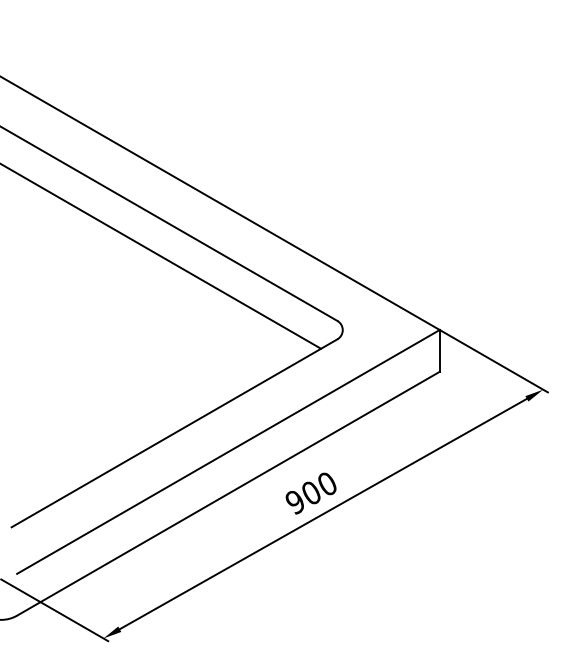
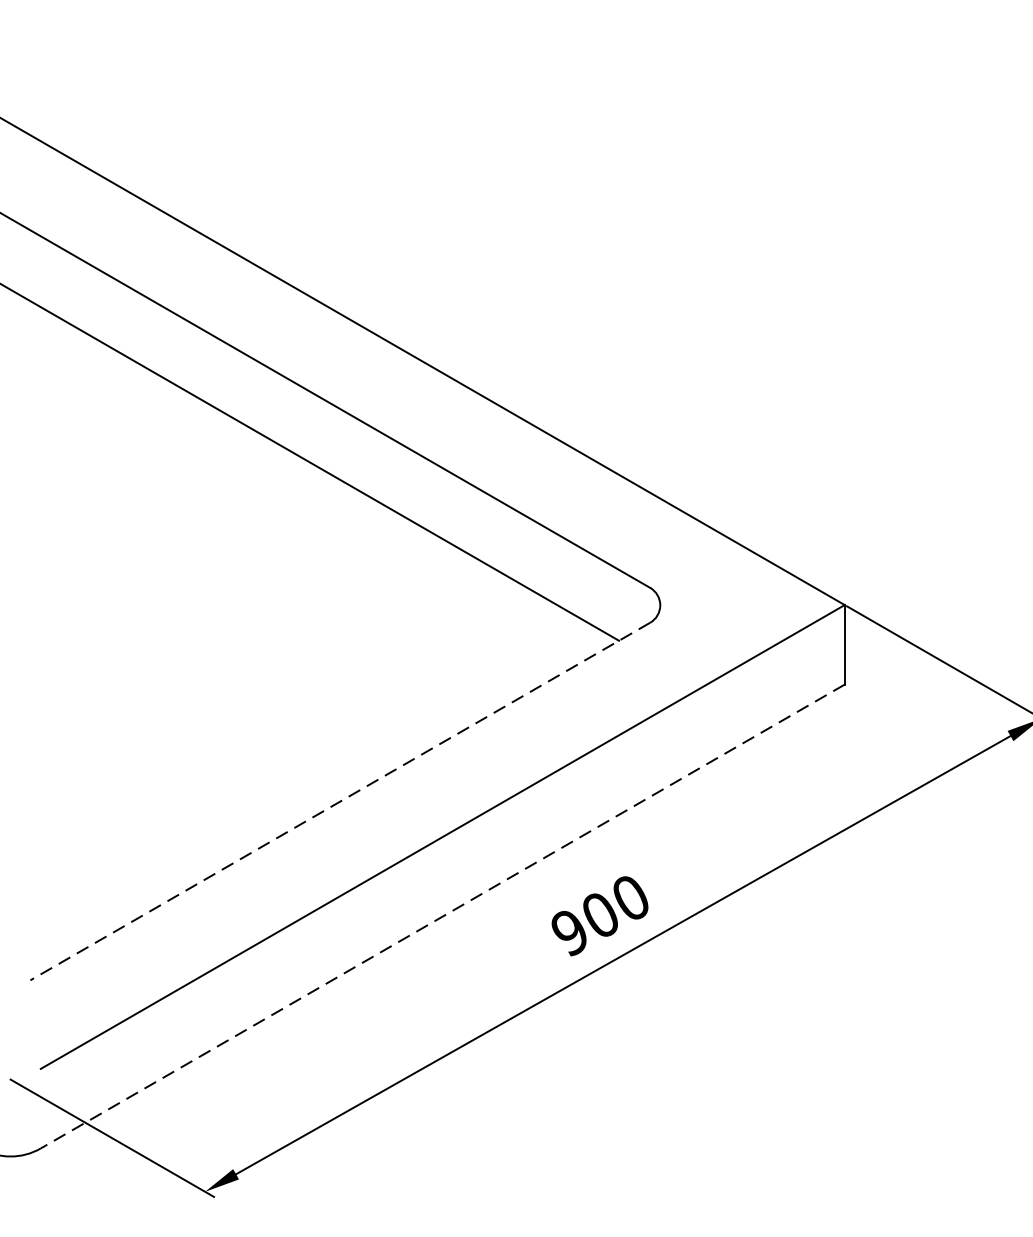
line: (174, 433) -> (340, 801), solid -> dashed
line: (228, 493) -> (442, 916), solid -> dashed

